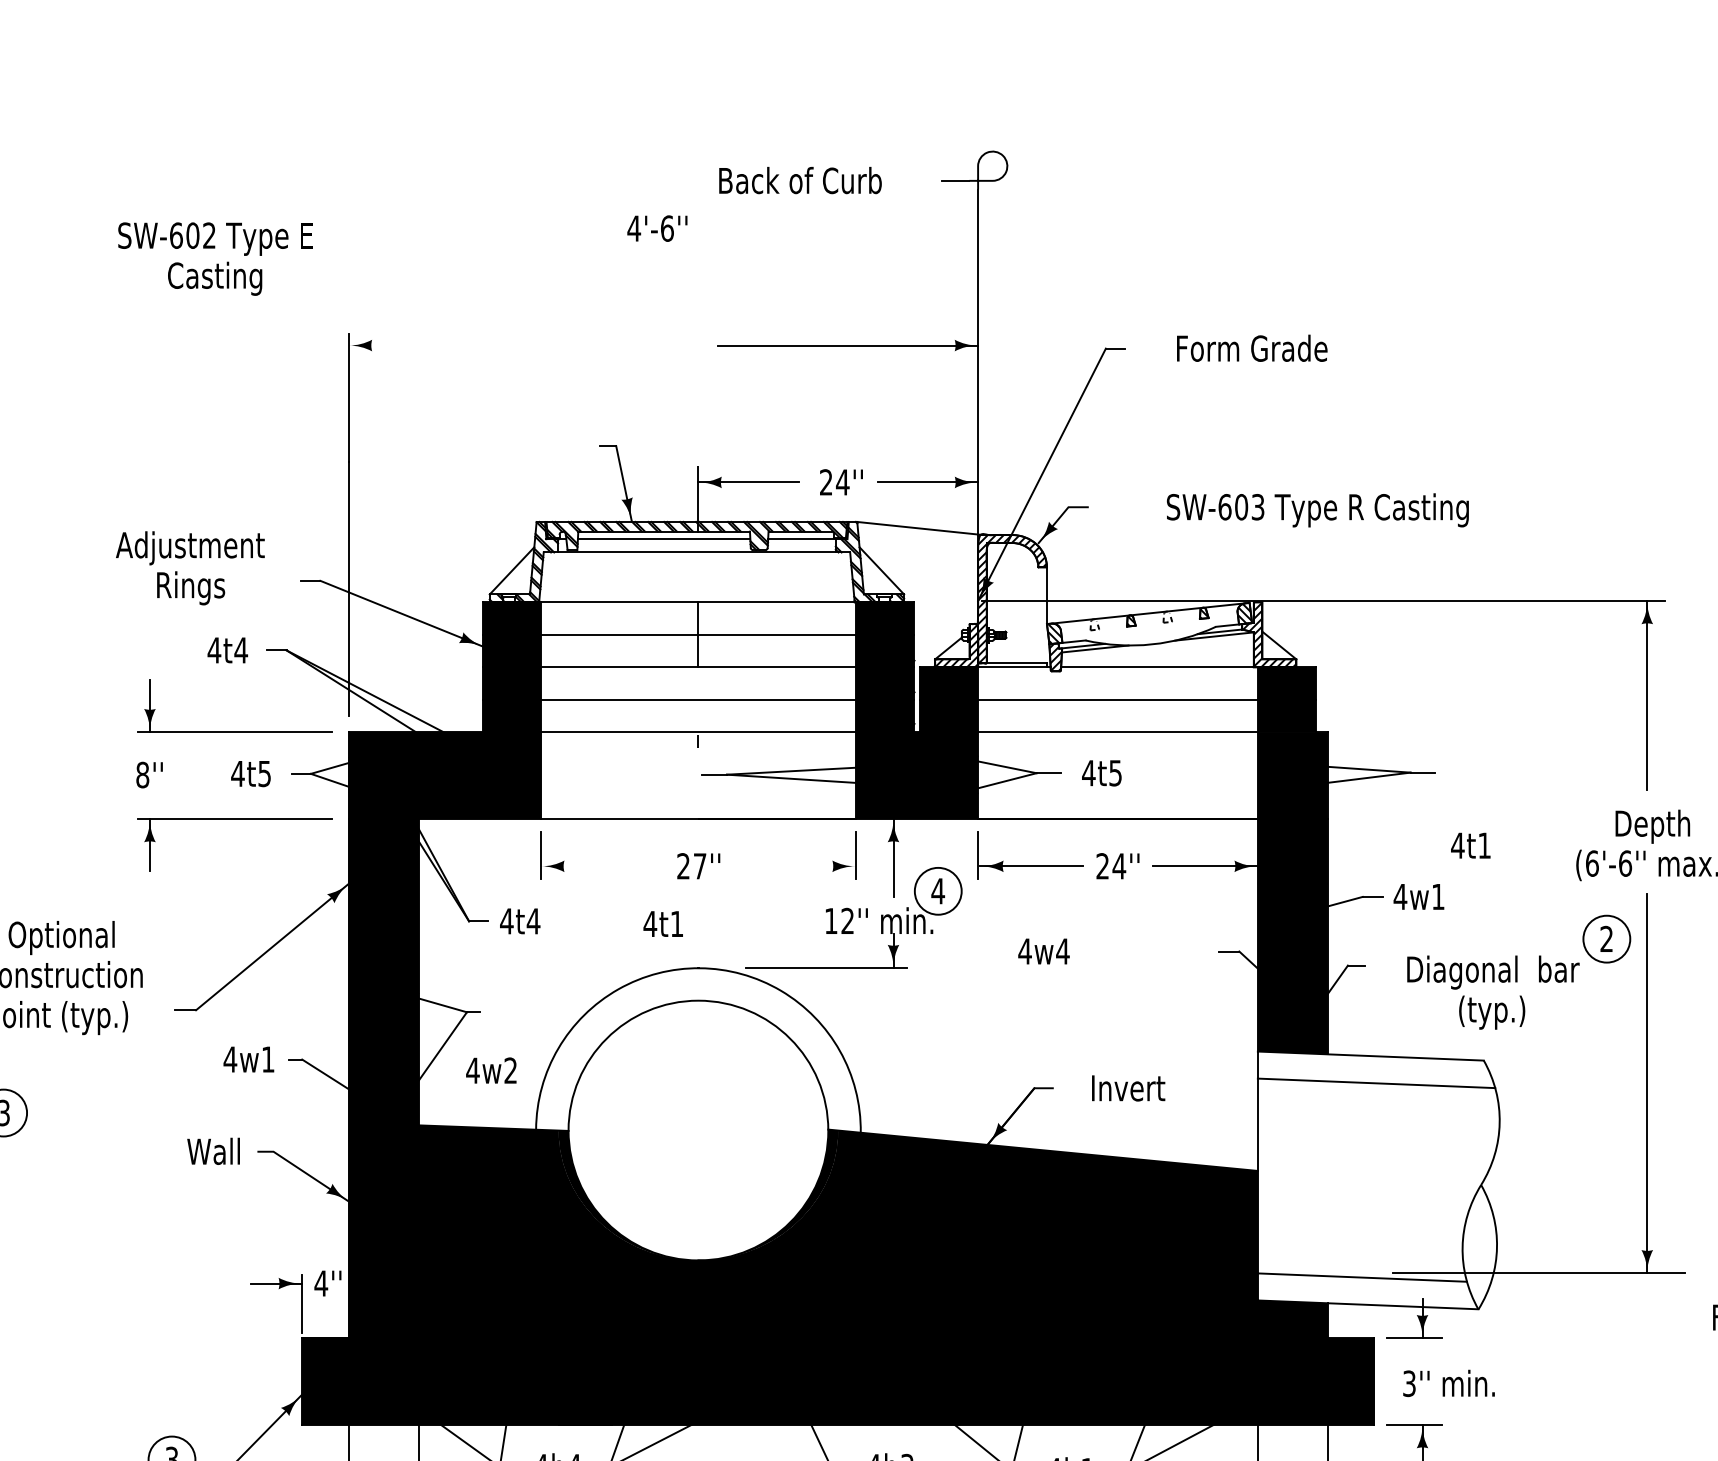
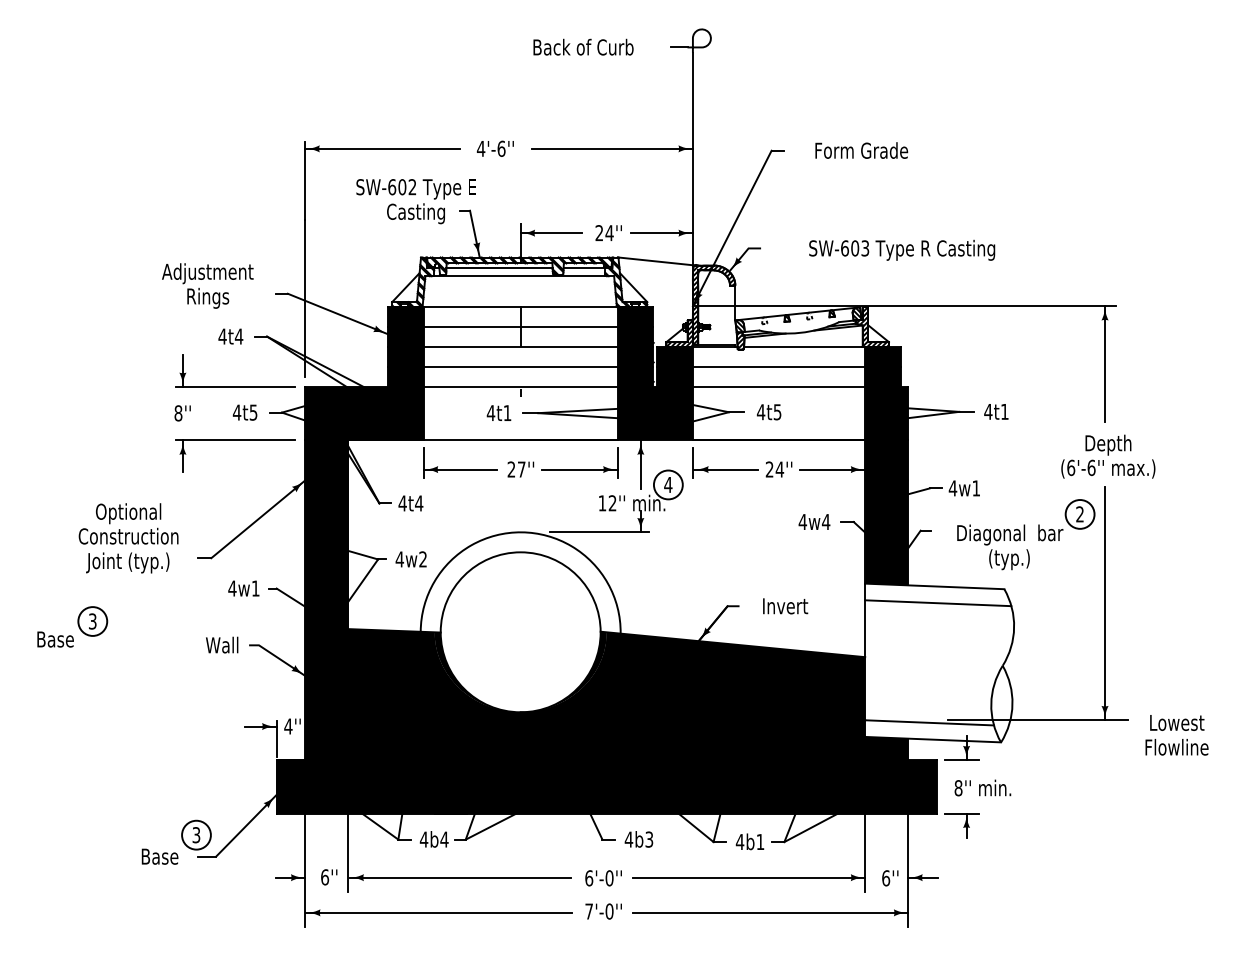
text: (657, 228) -> (495, 148), moved
text: (214, 258) -> (415, 201), moved
line: (474, 344) -> (382, 148), added
text: (1471, 845) -> (996, 411), moved
line: (599, 866) -> (459, 469), added
line: (793, 866) -> (579, 469), added
text: (662, 923) -> (498, 412), moved
text: (1043, 950) -> (814, 521), moved
text: (490, 1070) -> (410, 559), moved
text: (1409, 1384) -> (958, 788), 3'' -> 8''

